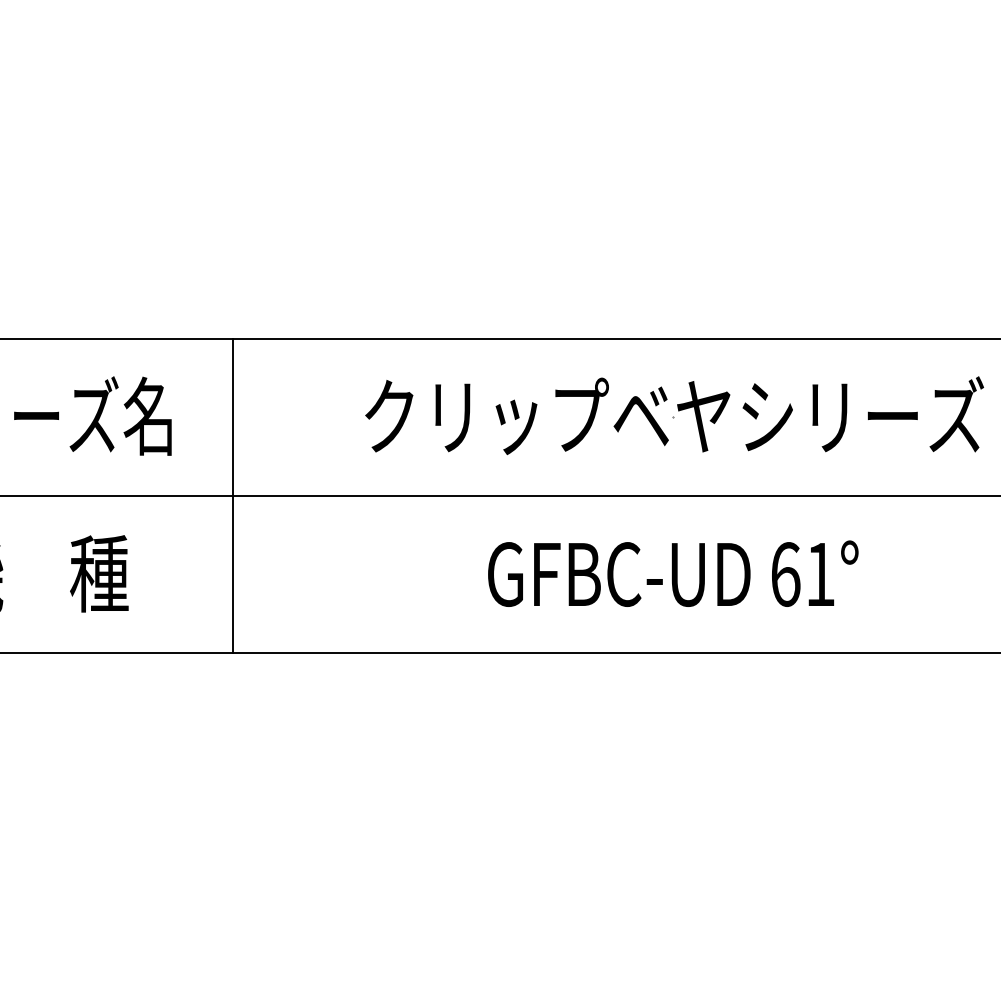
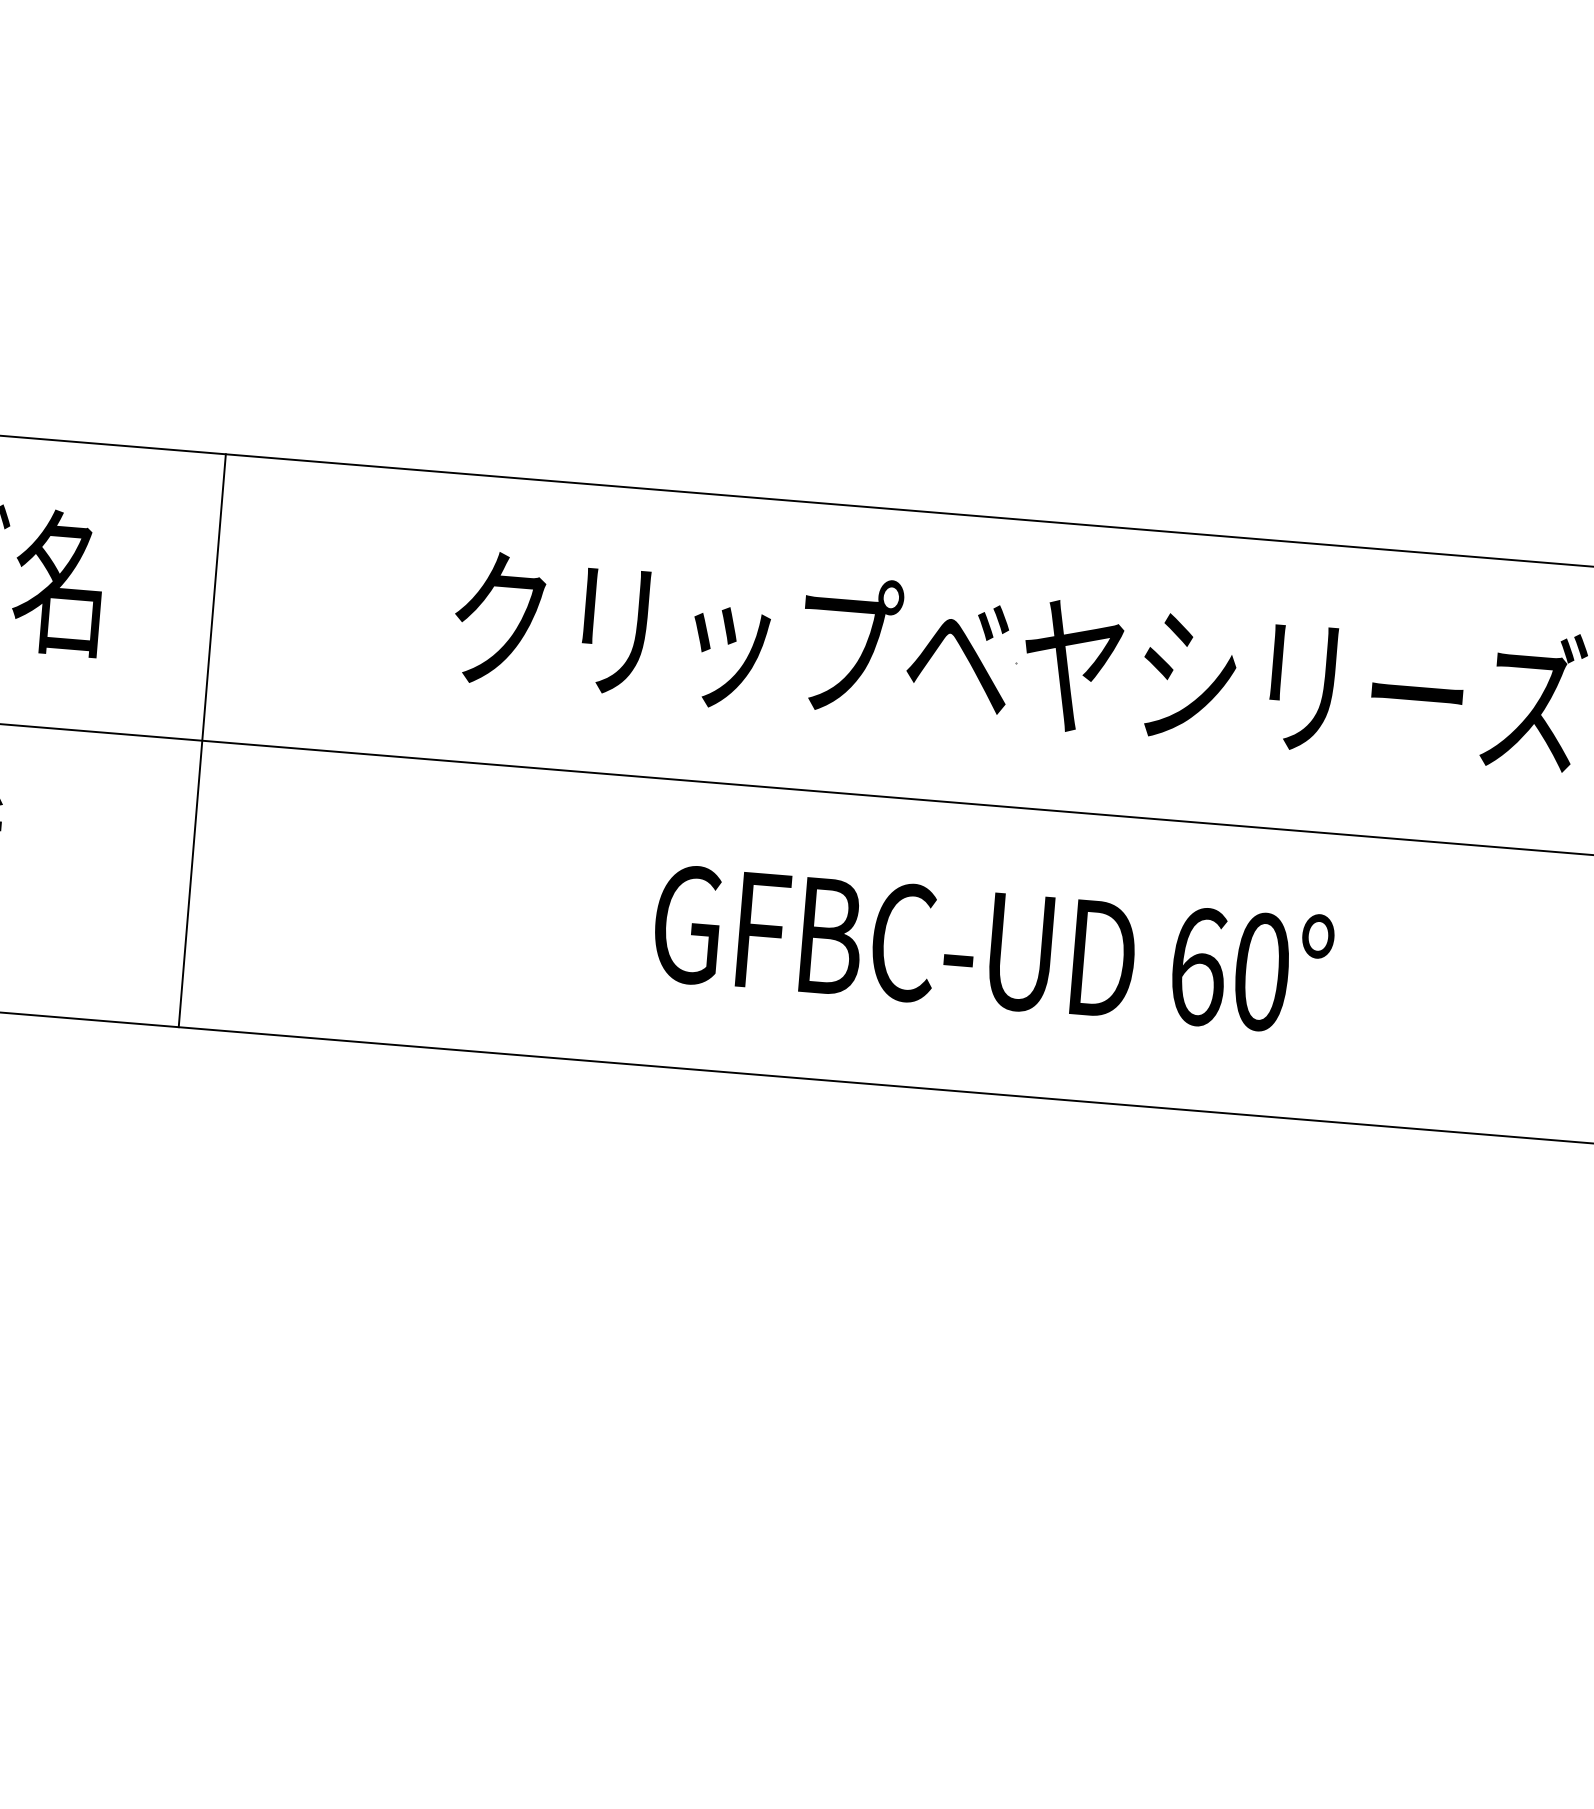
text: (820, 574) -> (1261, 971), 61° -> 60°

